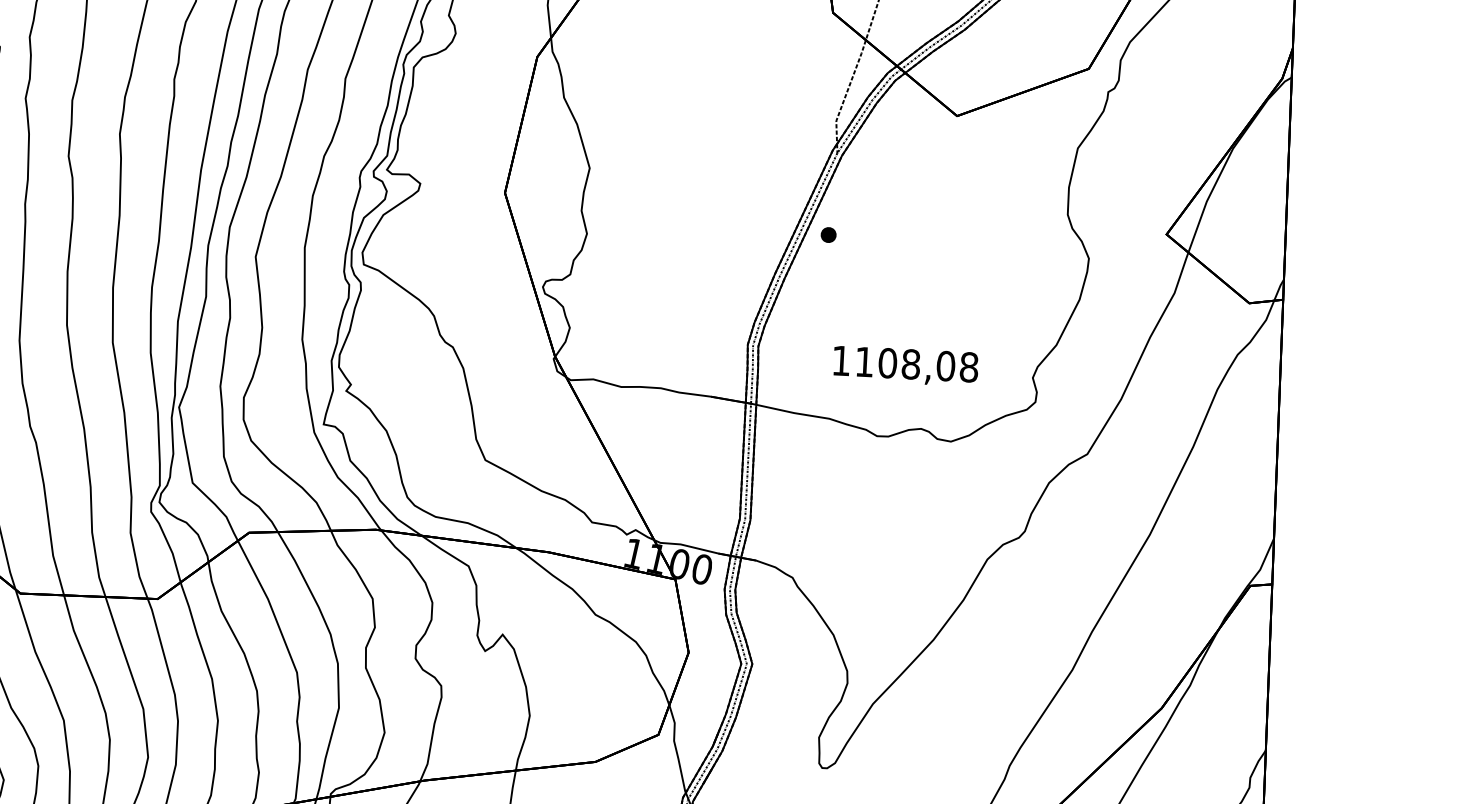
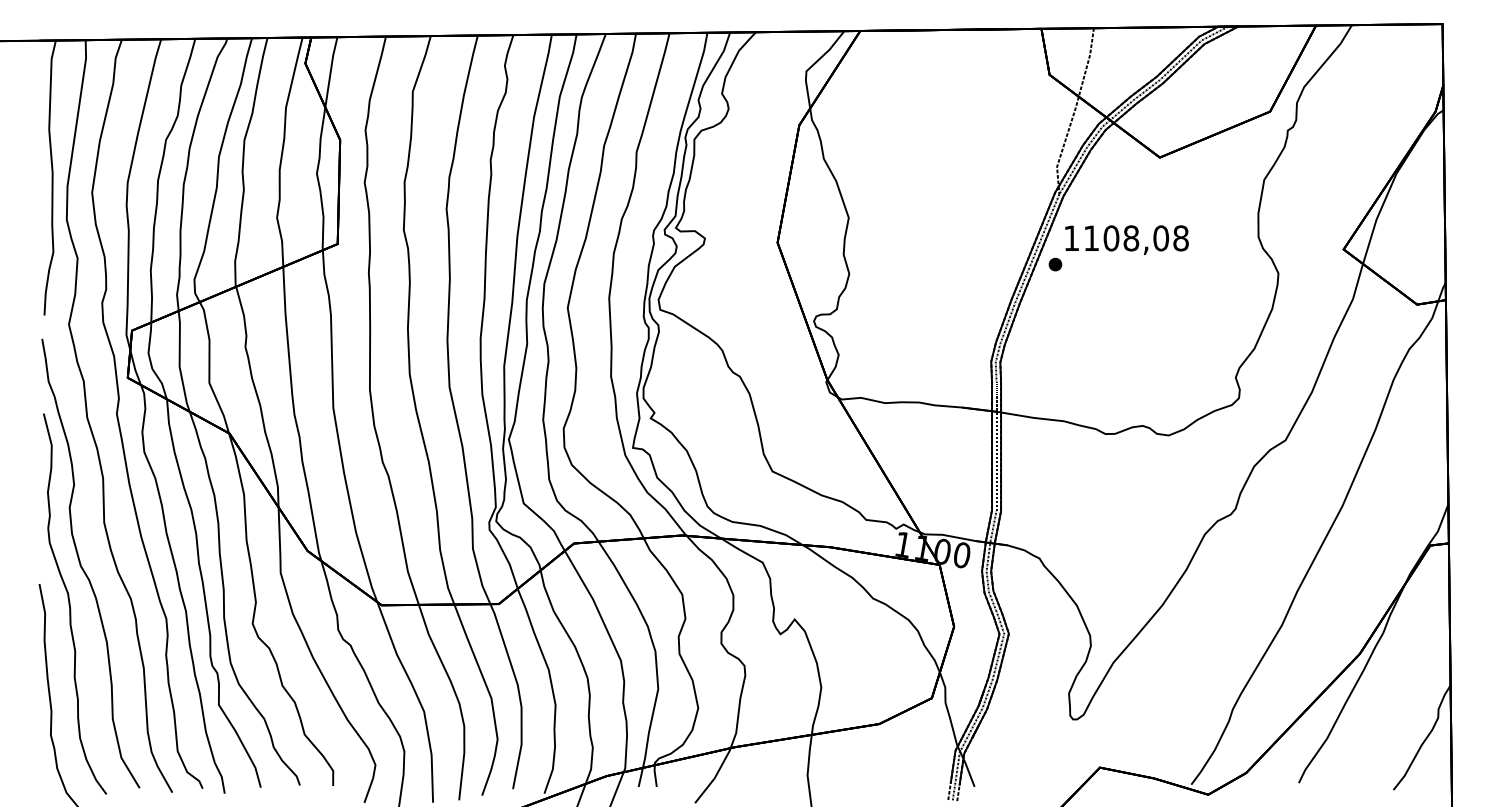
text: (905, 365) -> (1126, 239), moved

